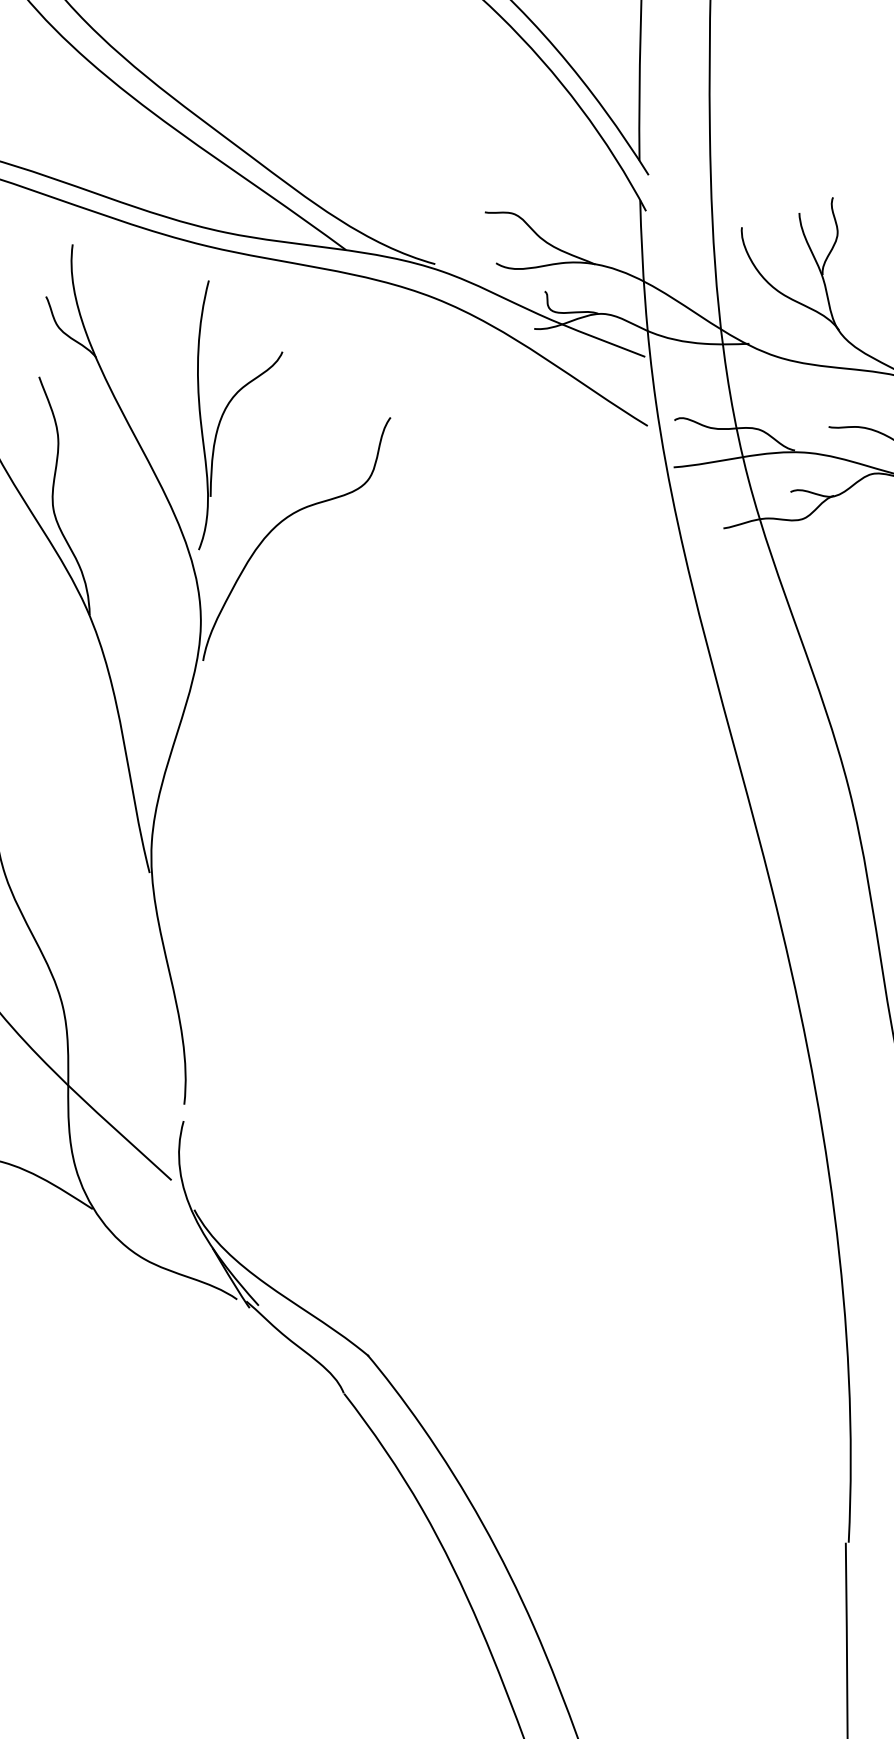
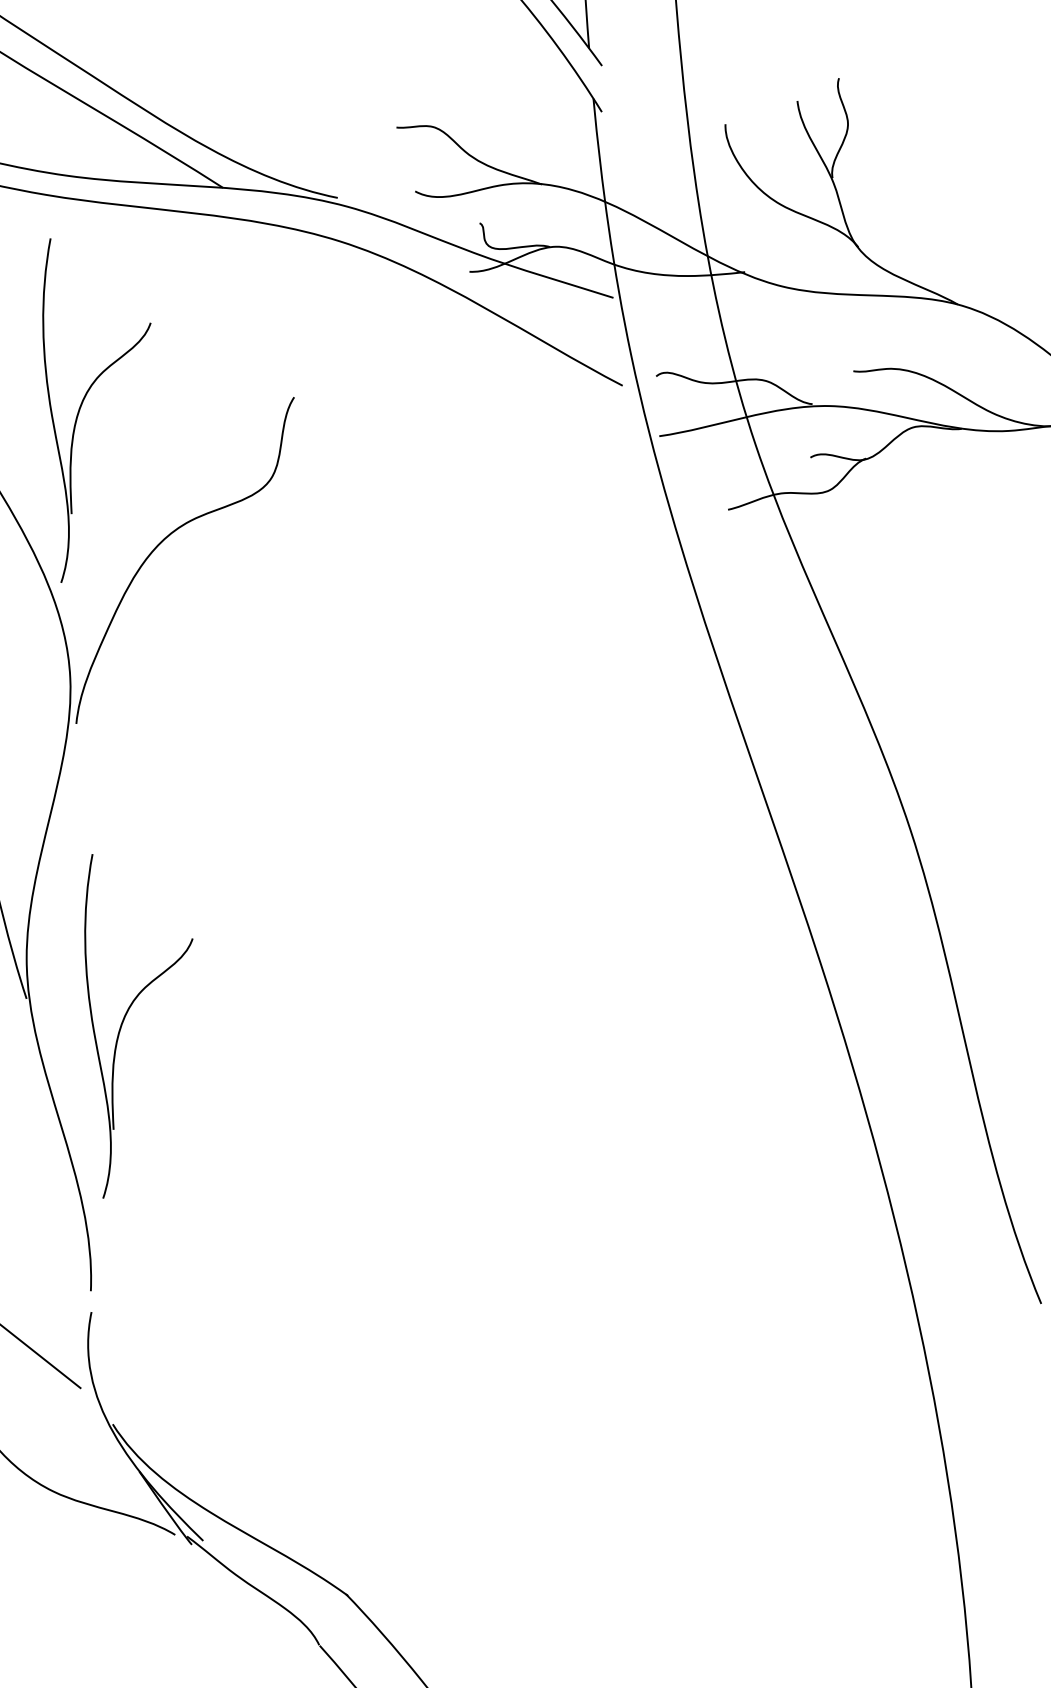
part: (228, 889) -> (128, 1013), added

